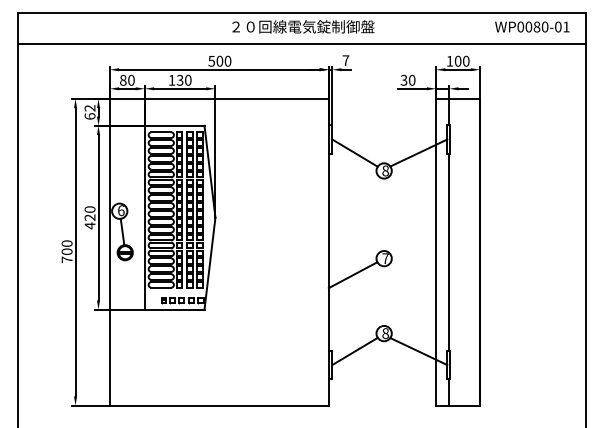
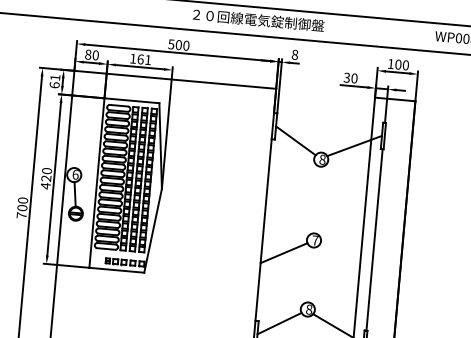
text: (345, 60) -> (294, 54), 7 -> 8
text: (183, 79) -> (143, 58), 130 -> 161
text: (89, 108) -> (54, 77), 62 -> 61

